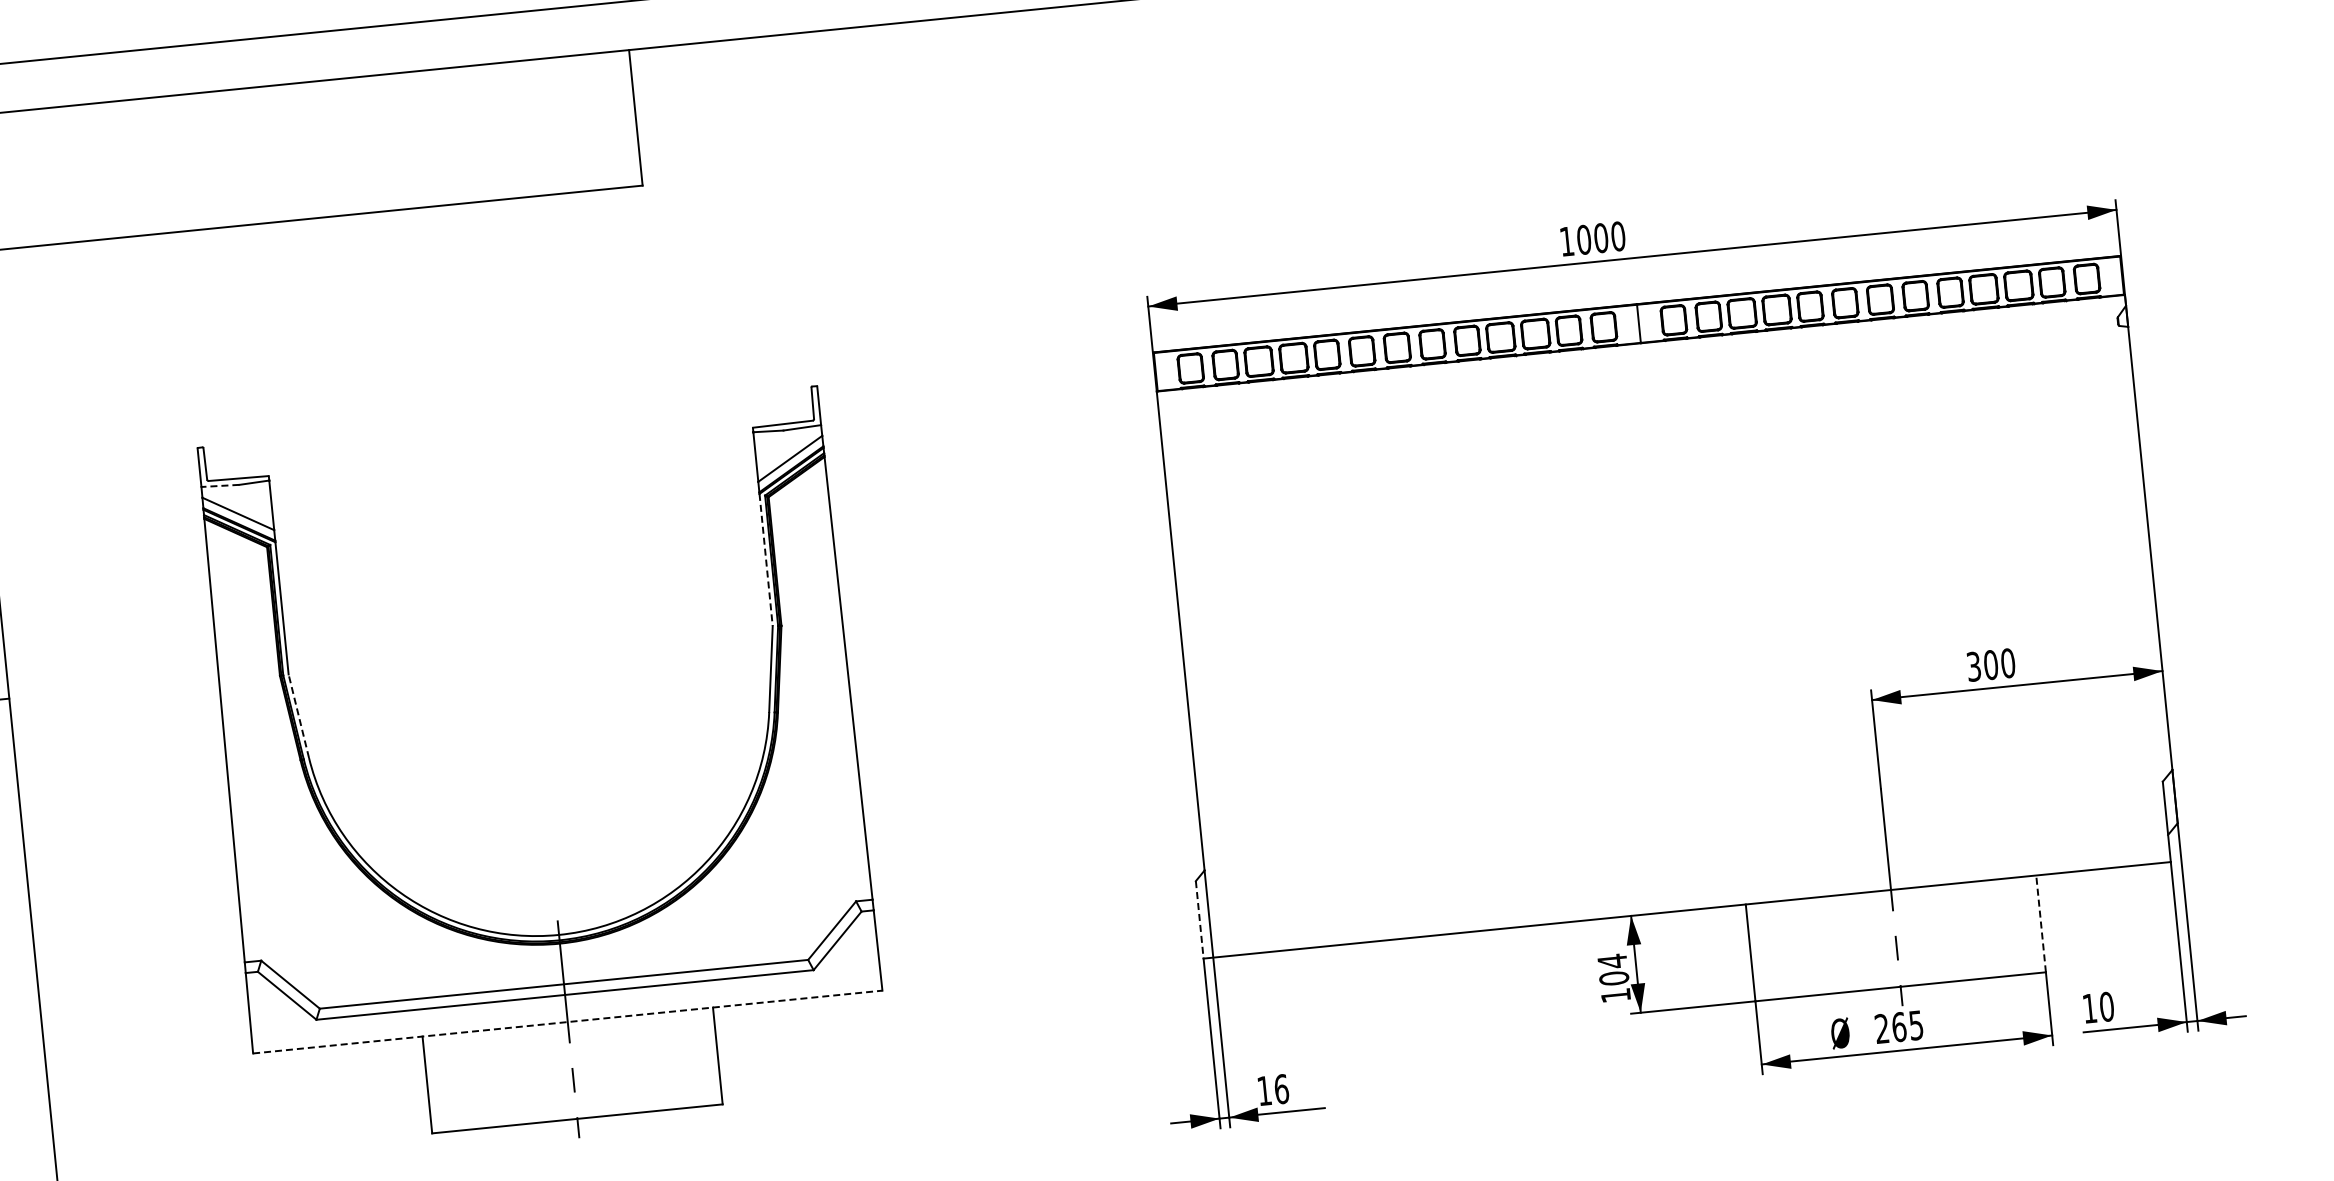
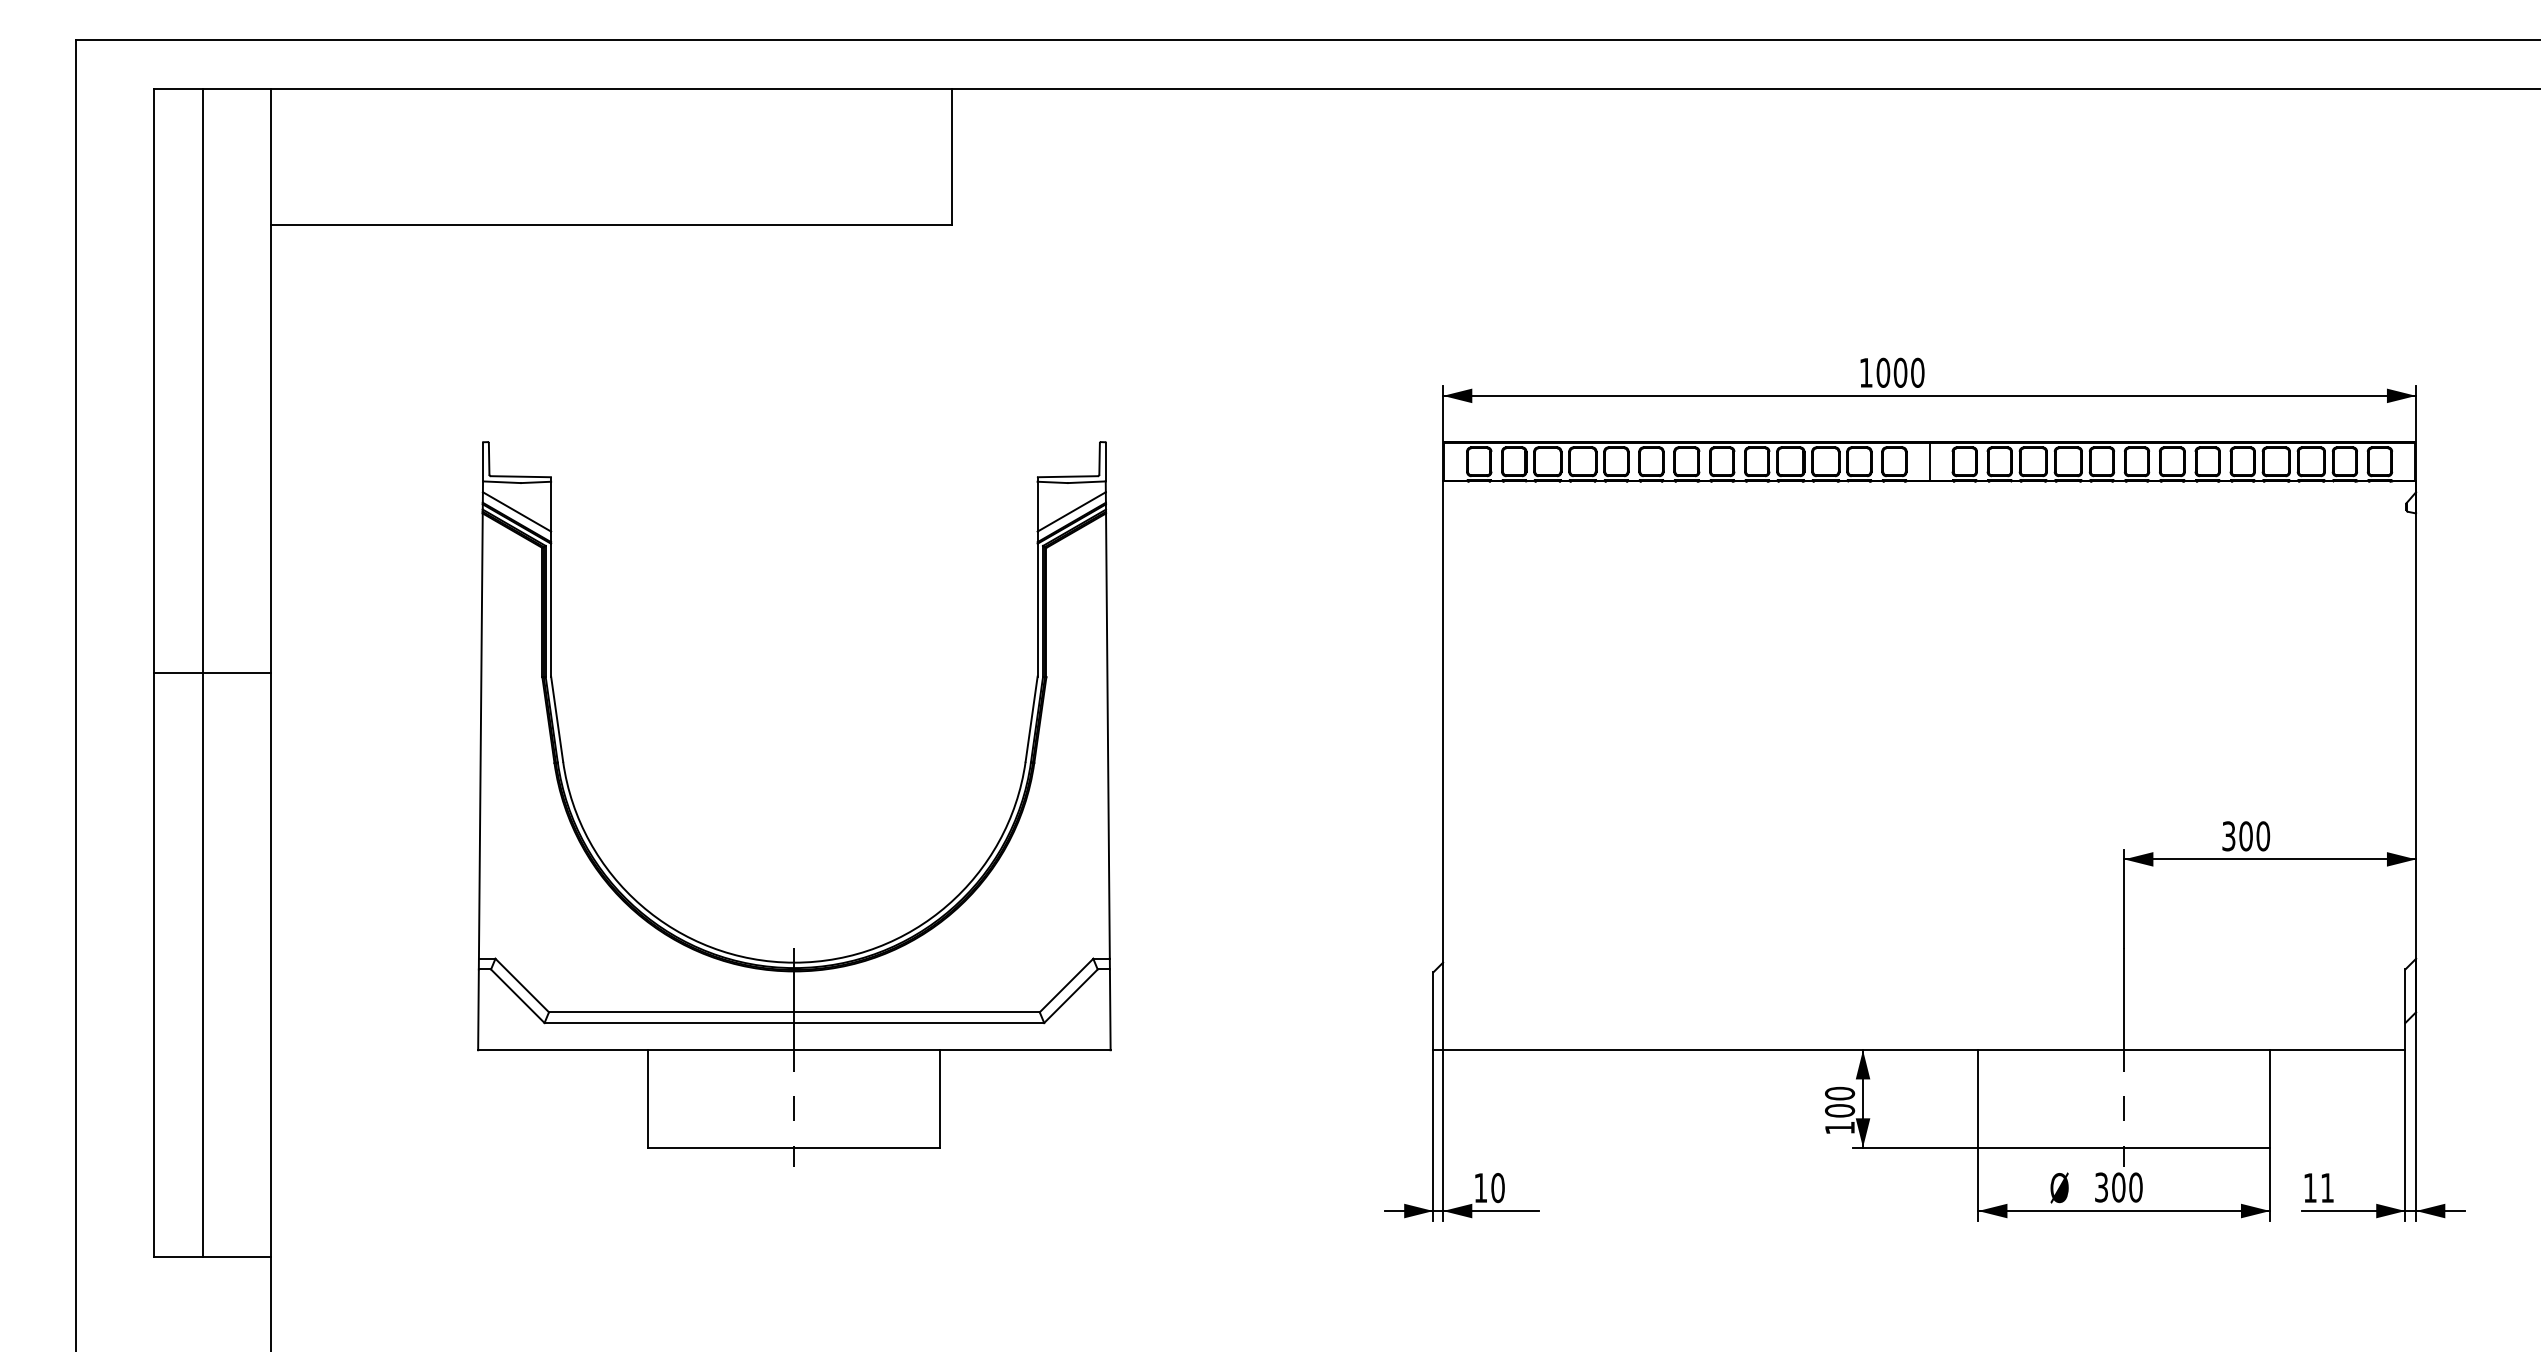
line: (220, 486) -> (502, 482), dashed -> solid
line: (766, 560) -> (1037, 610), dashed -> solid
line: (299, 715) -> (557, 718), dashed -> solid
line: (1199, 920) -> (1433, 1011), dashed -> solid
line: (2041, 923) -> (2270, 1098), dashed -> solid
text: (1613, 961) -> (1840, 1093), 104 -> 100
text: (2107, 1007) -> (2327, 1188), 10 -> 11
line: (567, 1022) -> (794, 1050), dashed -> solid
text: (1898, 1027) -> (2118, 1187), 265 -> 300
text: (1281, 1088) -> (1497, 1187), 16 -> 10

